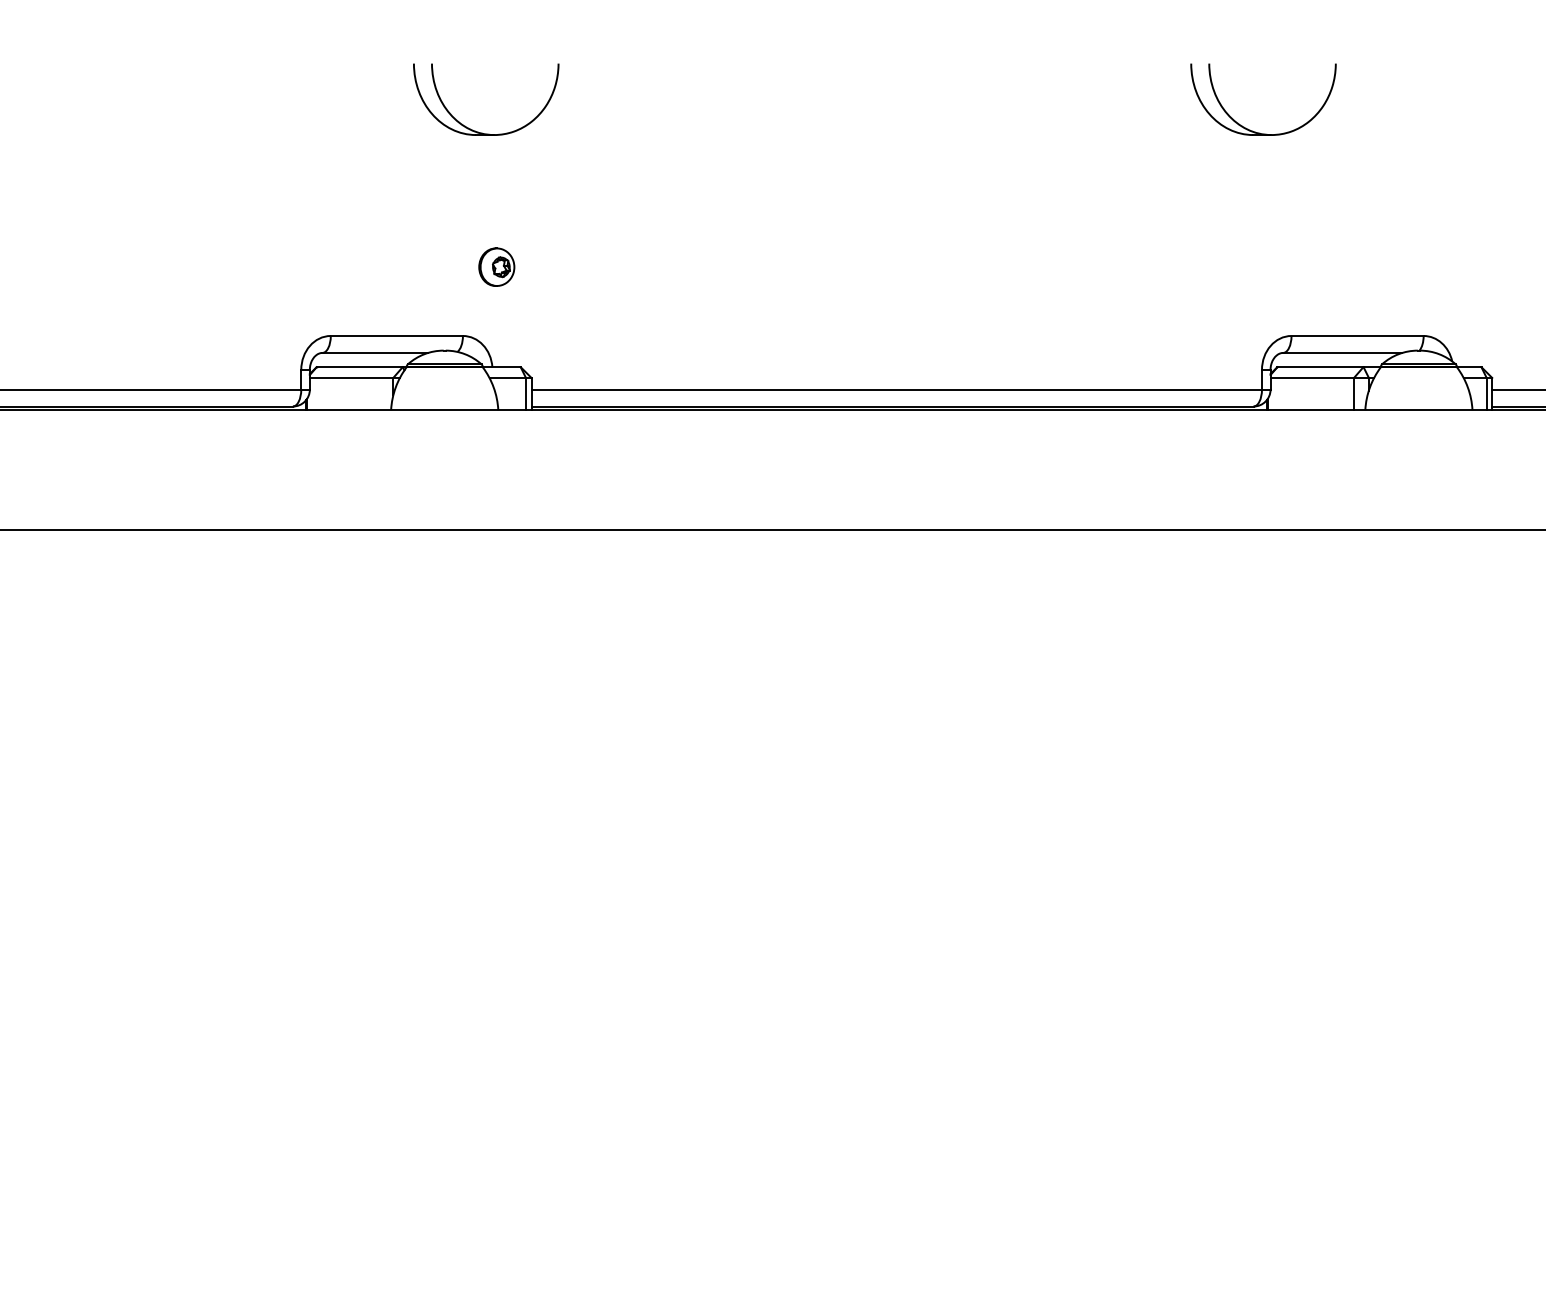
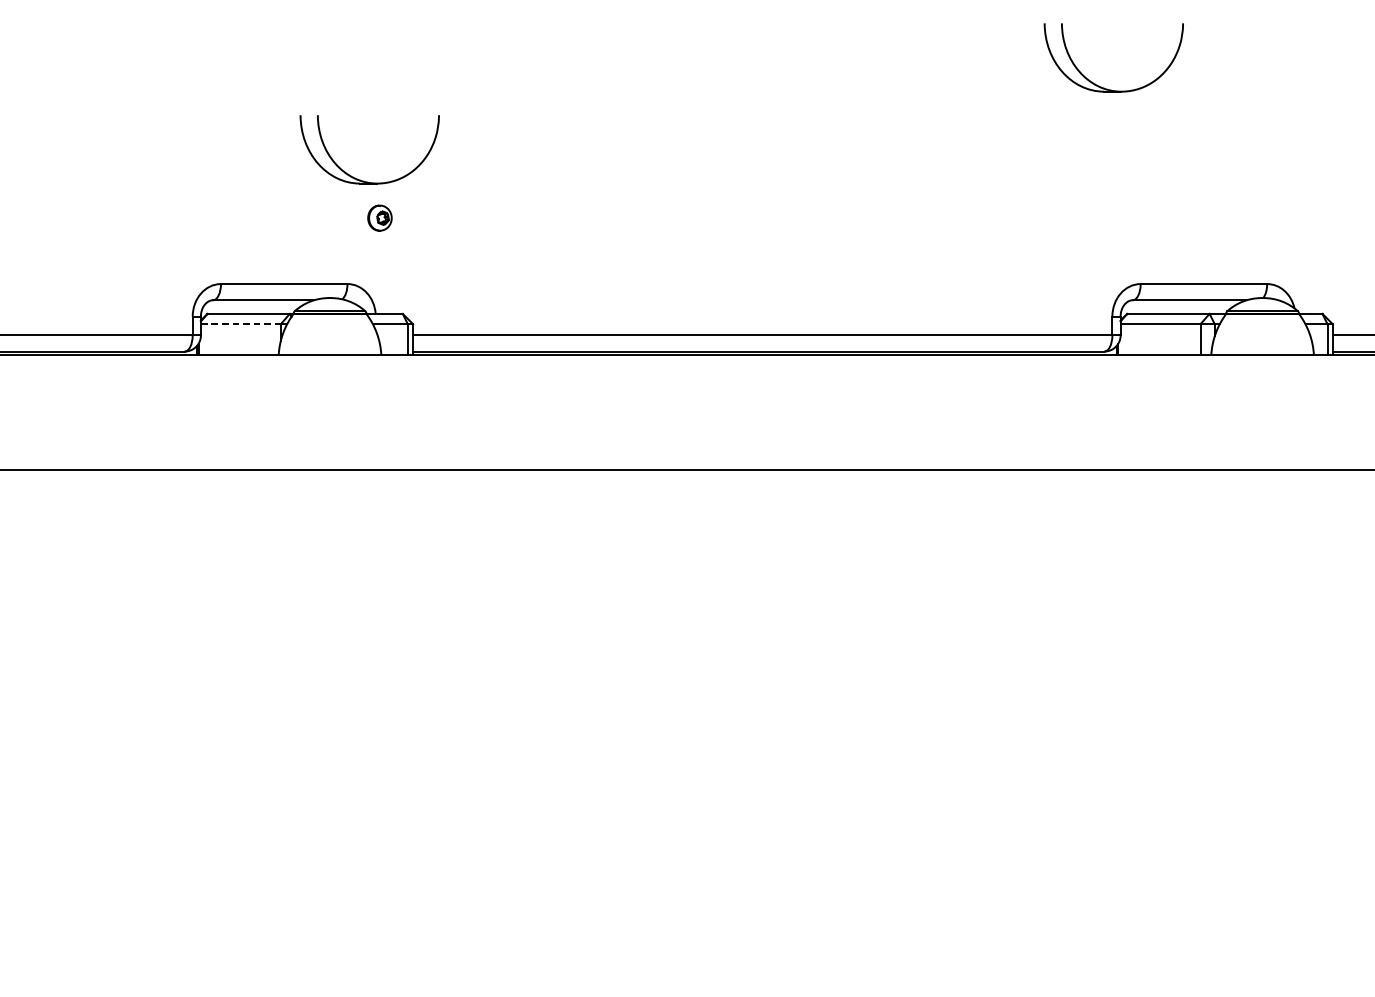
part: (475, 130) -> (359, 179), moved
part: (496, 266) -> (379, 217), size x0.7
line: (351, 377) -> (240, 323), solid -> dashed

